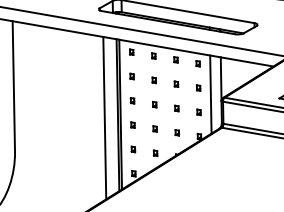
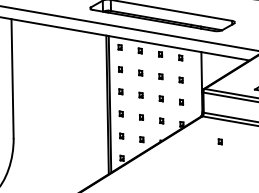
line: (209, 93) -> (191, 85), removed
line: (104, 118) -> (95, 107), removed
part: (240, 155) -> (219, 141), added

